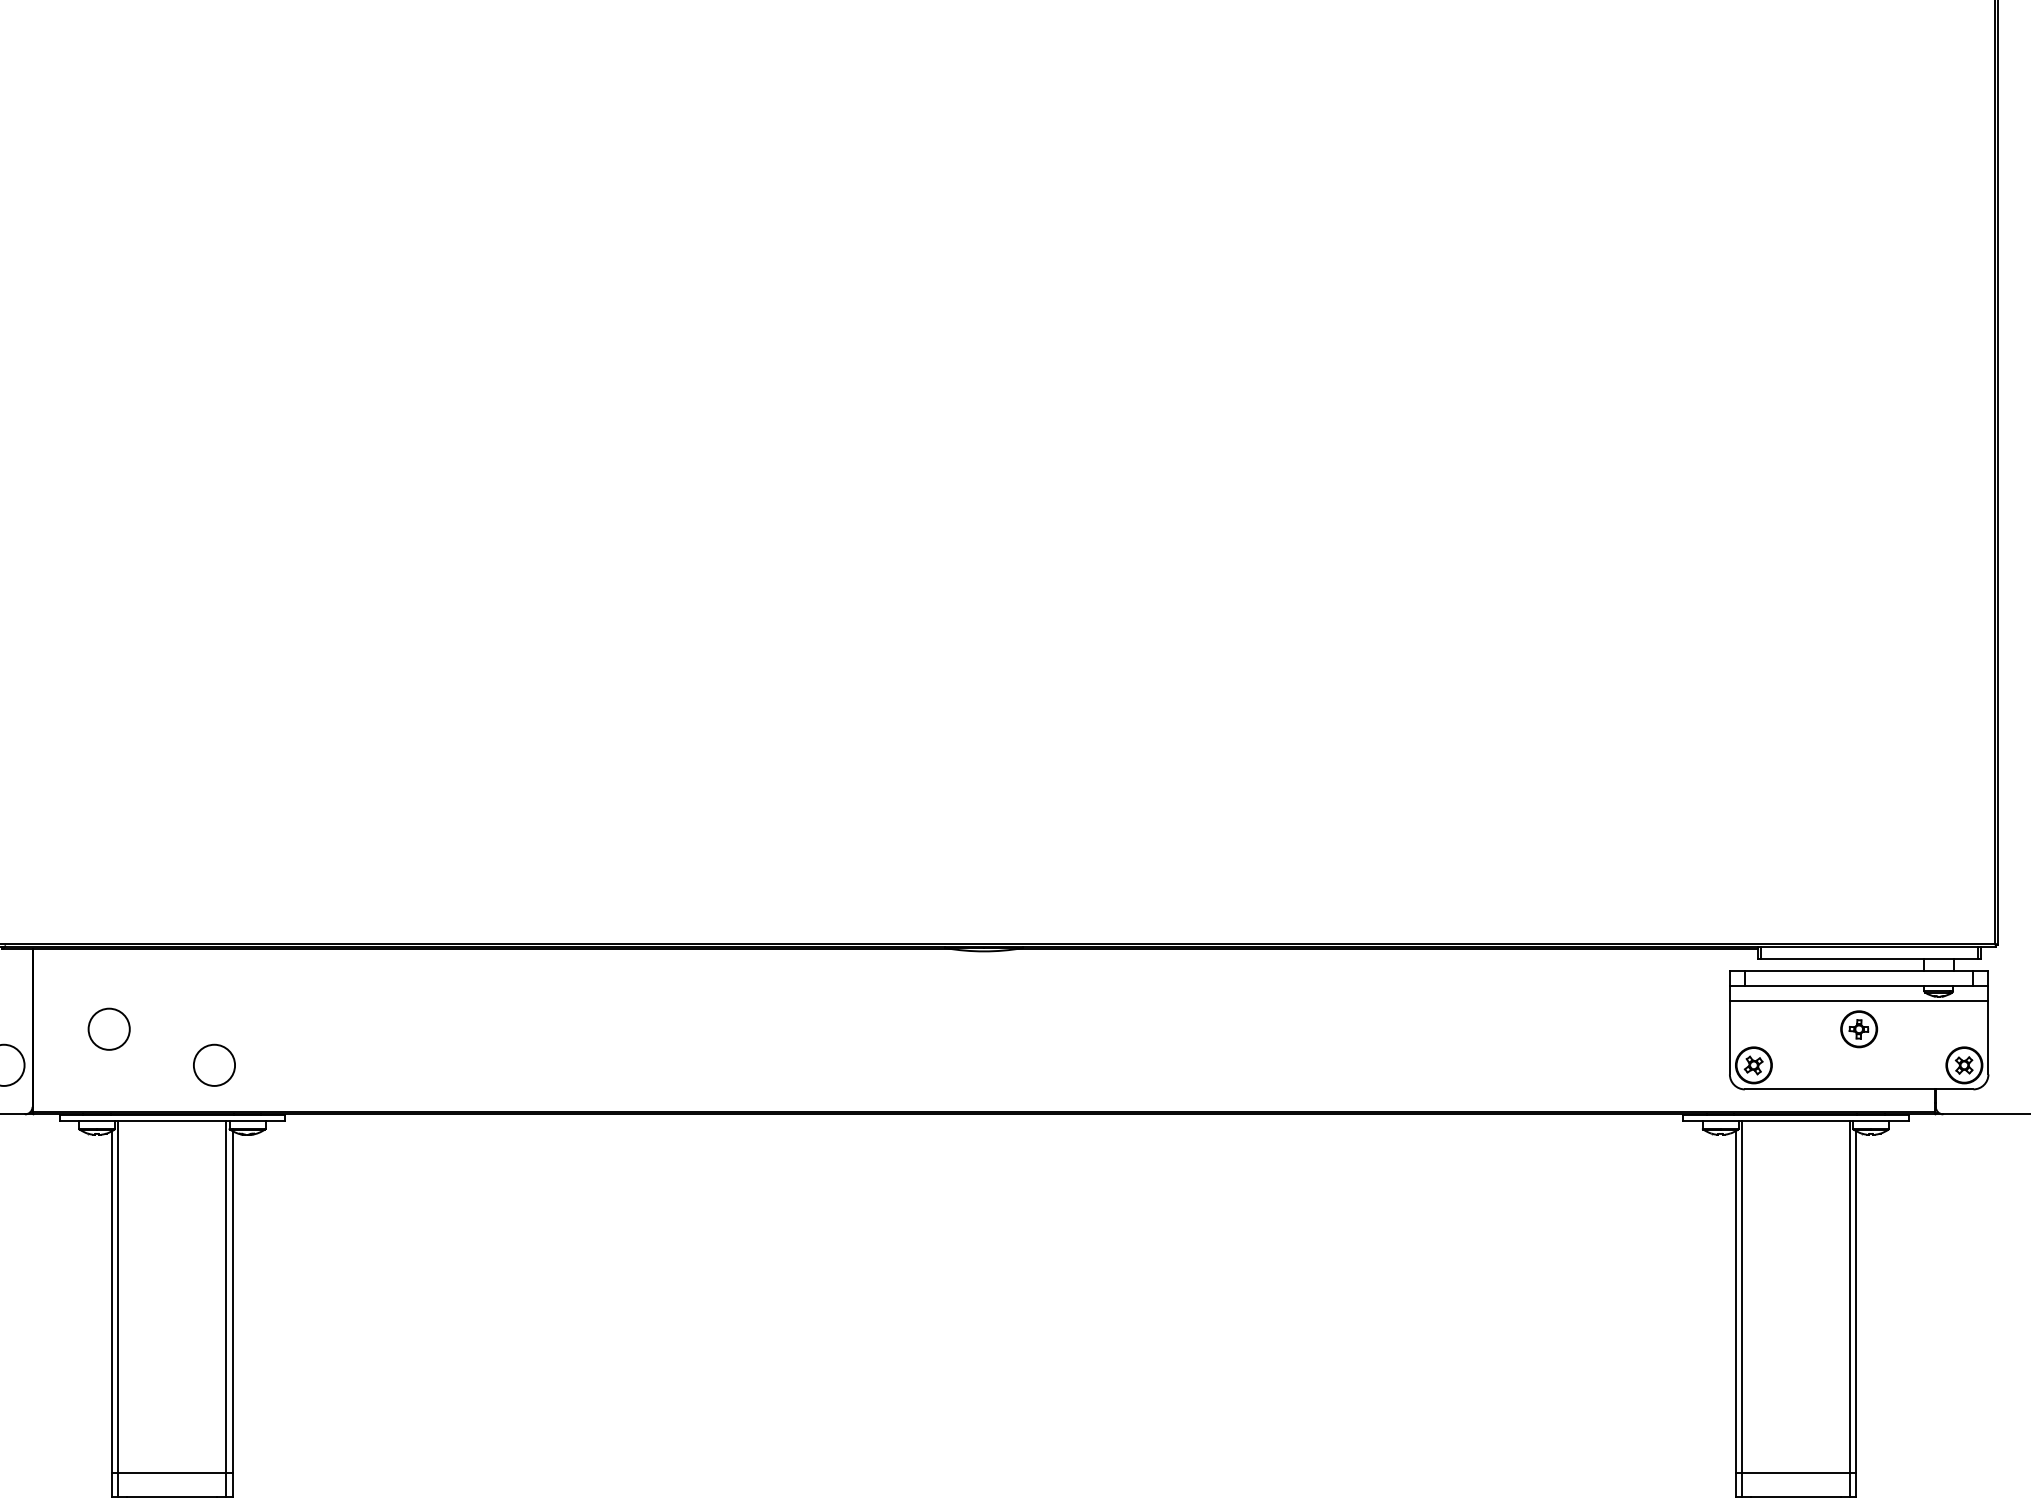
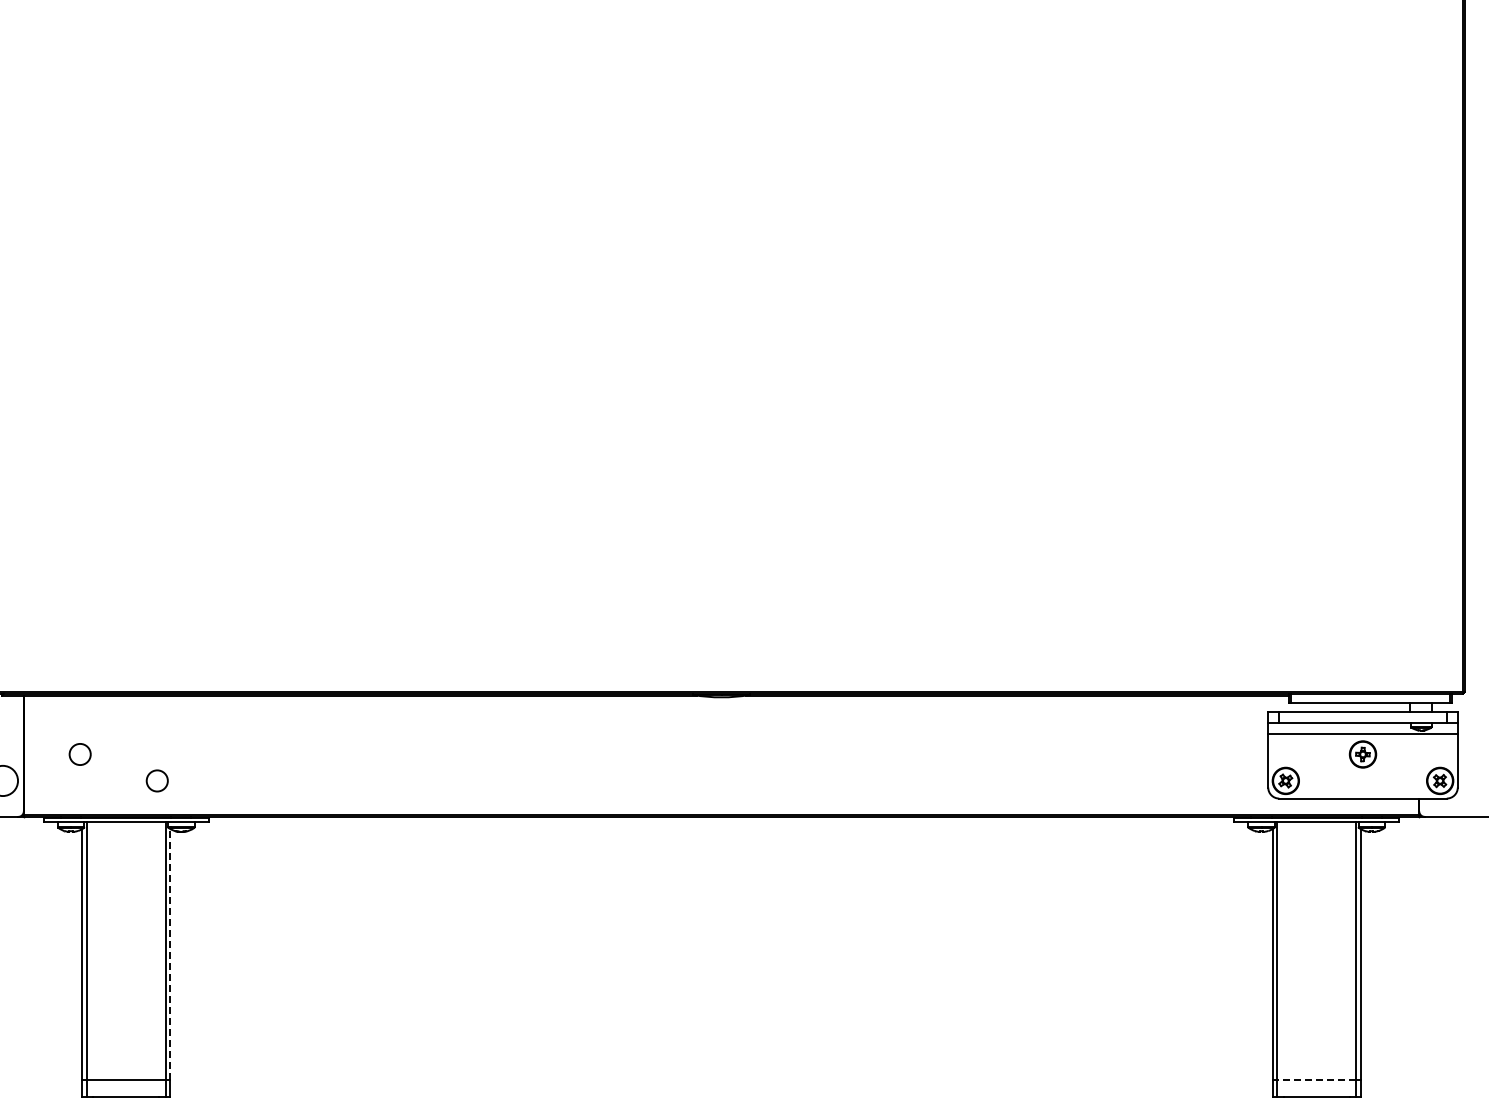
circle: (109, 1029) -> (80, 754), size x0.7
circle: (214, 1064) -> (157, 780), size x0.7
line: (232, 1302) -> (170, 954), solid -> dashed
line: (1795, 1472) -> (1316, 1079), solid -> dashed

